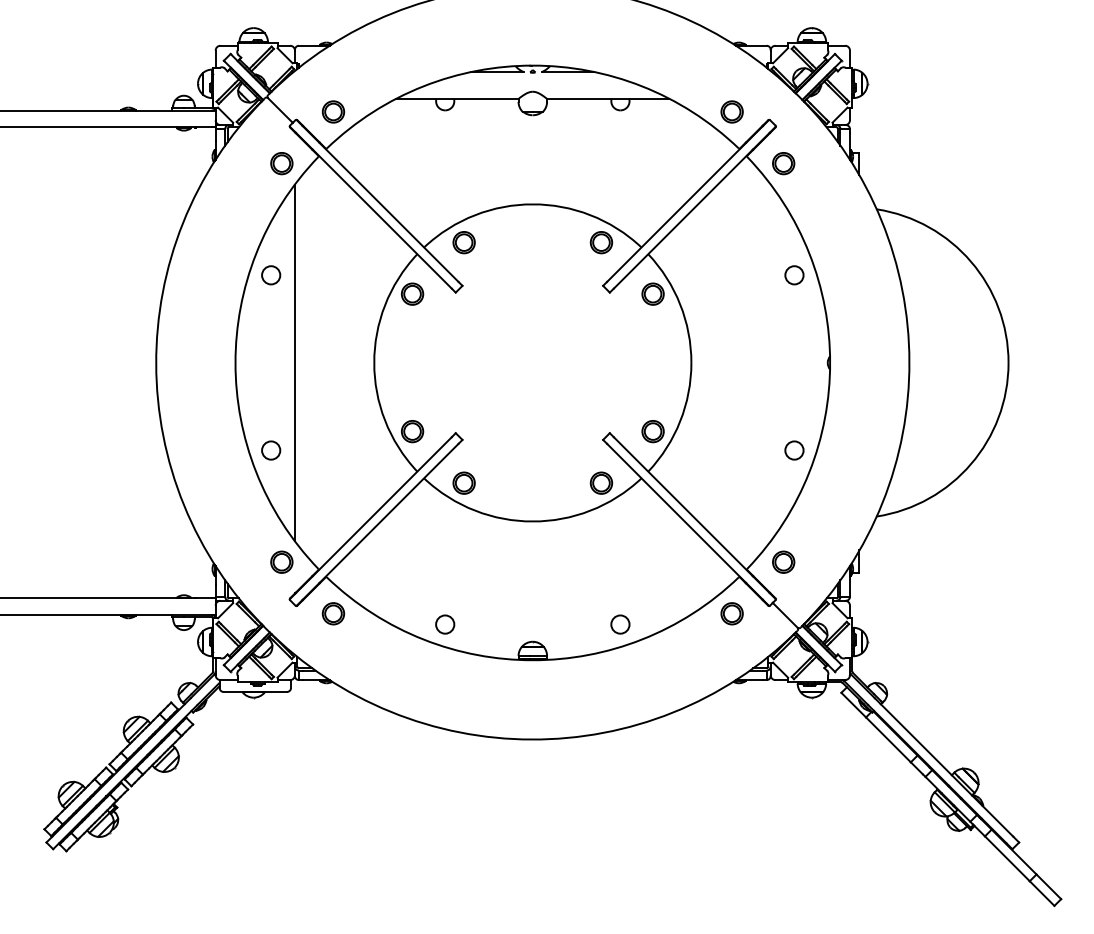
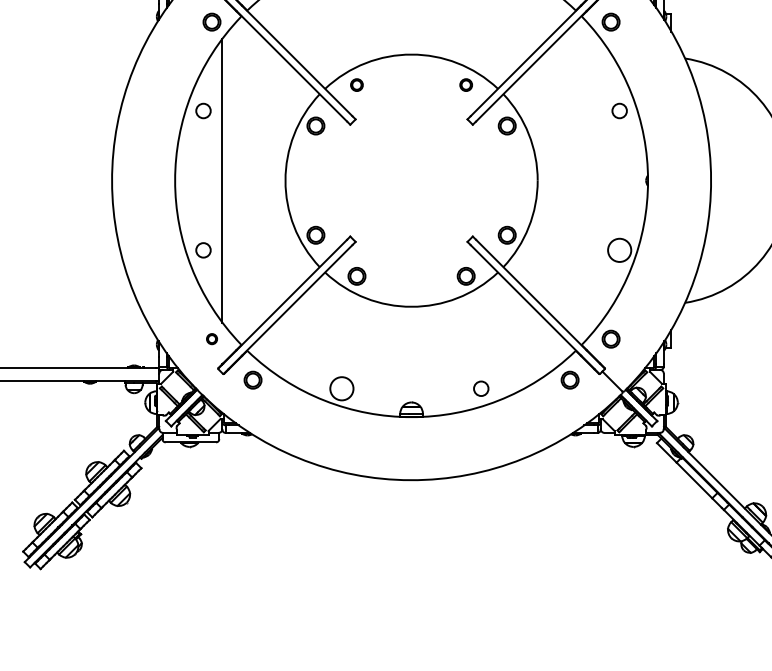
part: (463, 242) -> (356, 84), size x0.7
part: (601, 242) -> (466, 84), size x0.7
circle: (794, 450) -> (619, 250), size x1.6
part: (281, 561) -> (211, 338), size x0.6
circle: (445, 624) -> (342, 388), size x1.6

